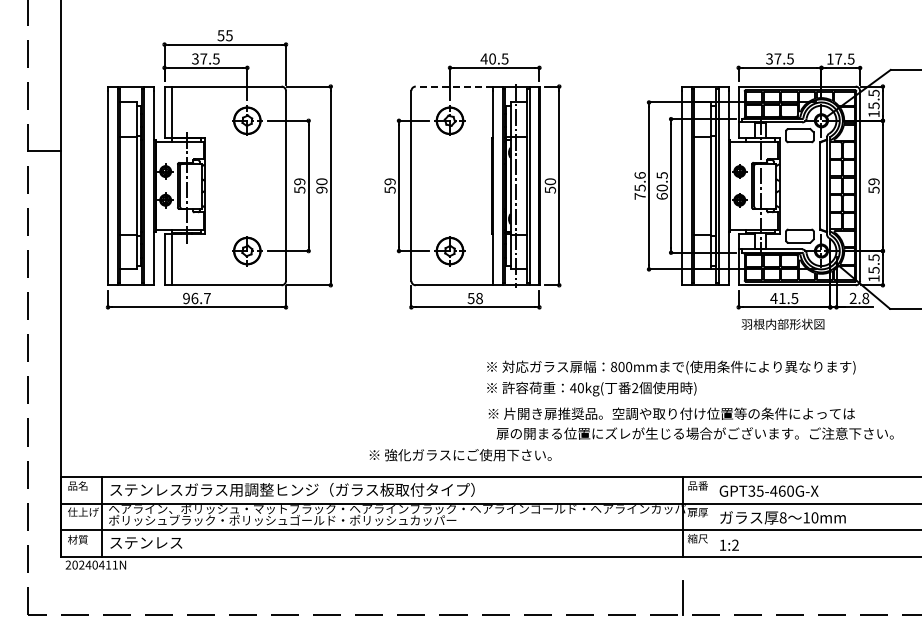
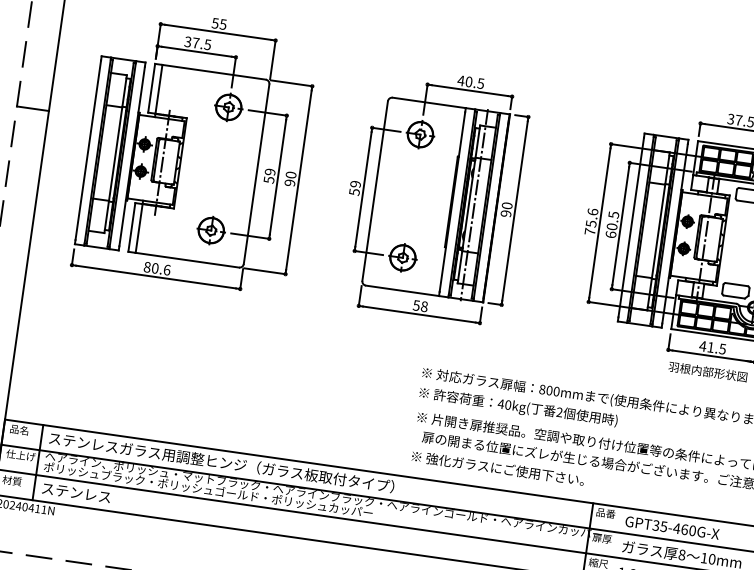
line: (454, 86) -> (429, 102), dashed -> solid
text: (549, 189) -> (505, 213), 50 -> 90
text: (196, 298) -> (156, 268), 96.7 -> 80.6
text: (460, 455) -> (497, 468), moved

